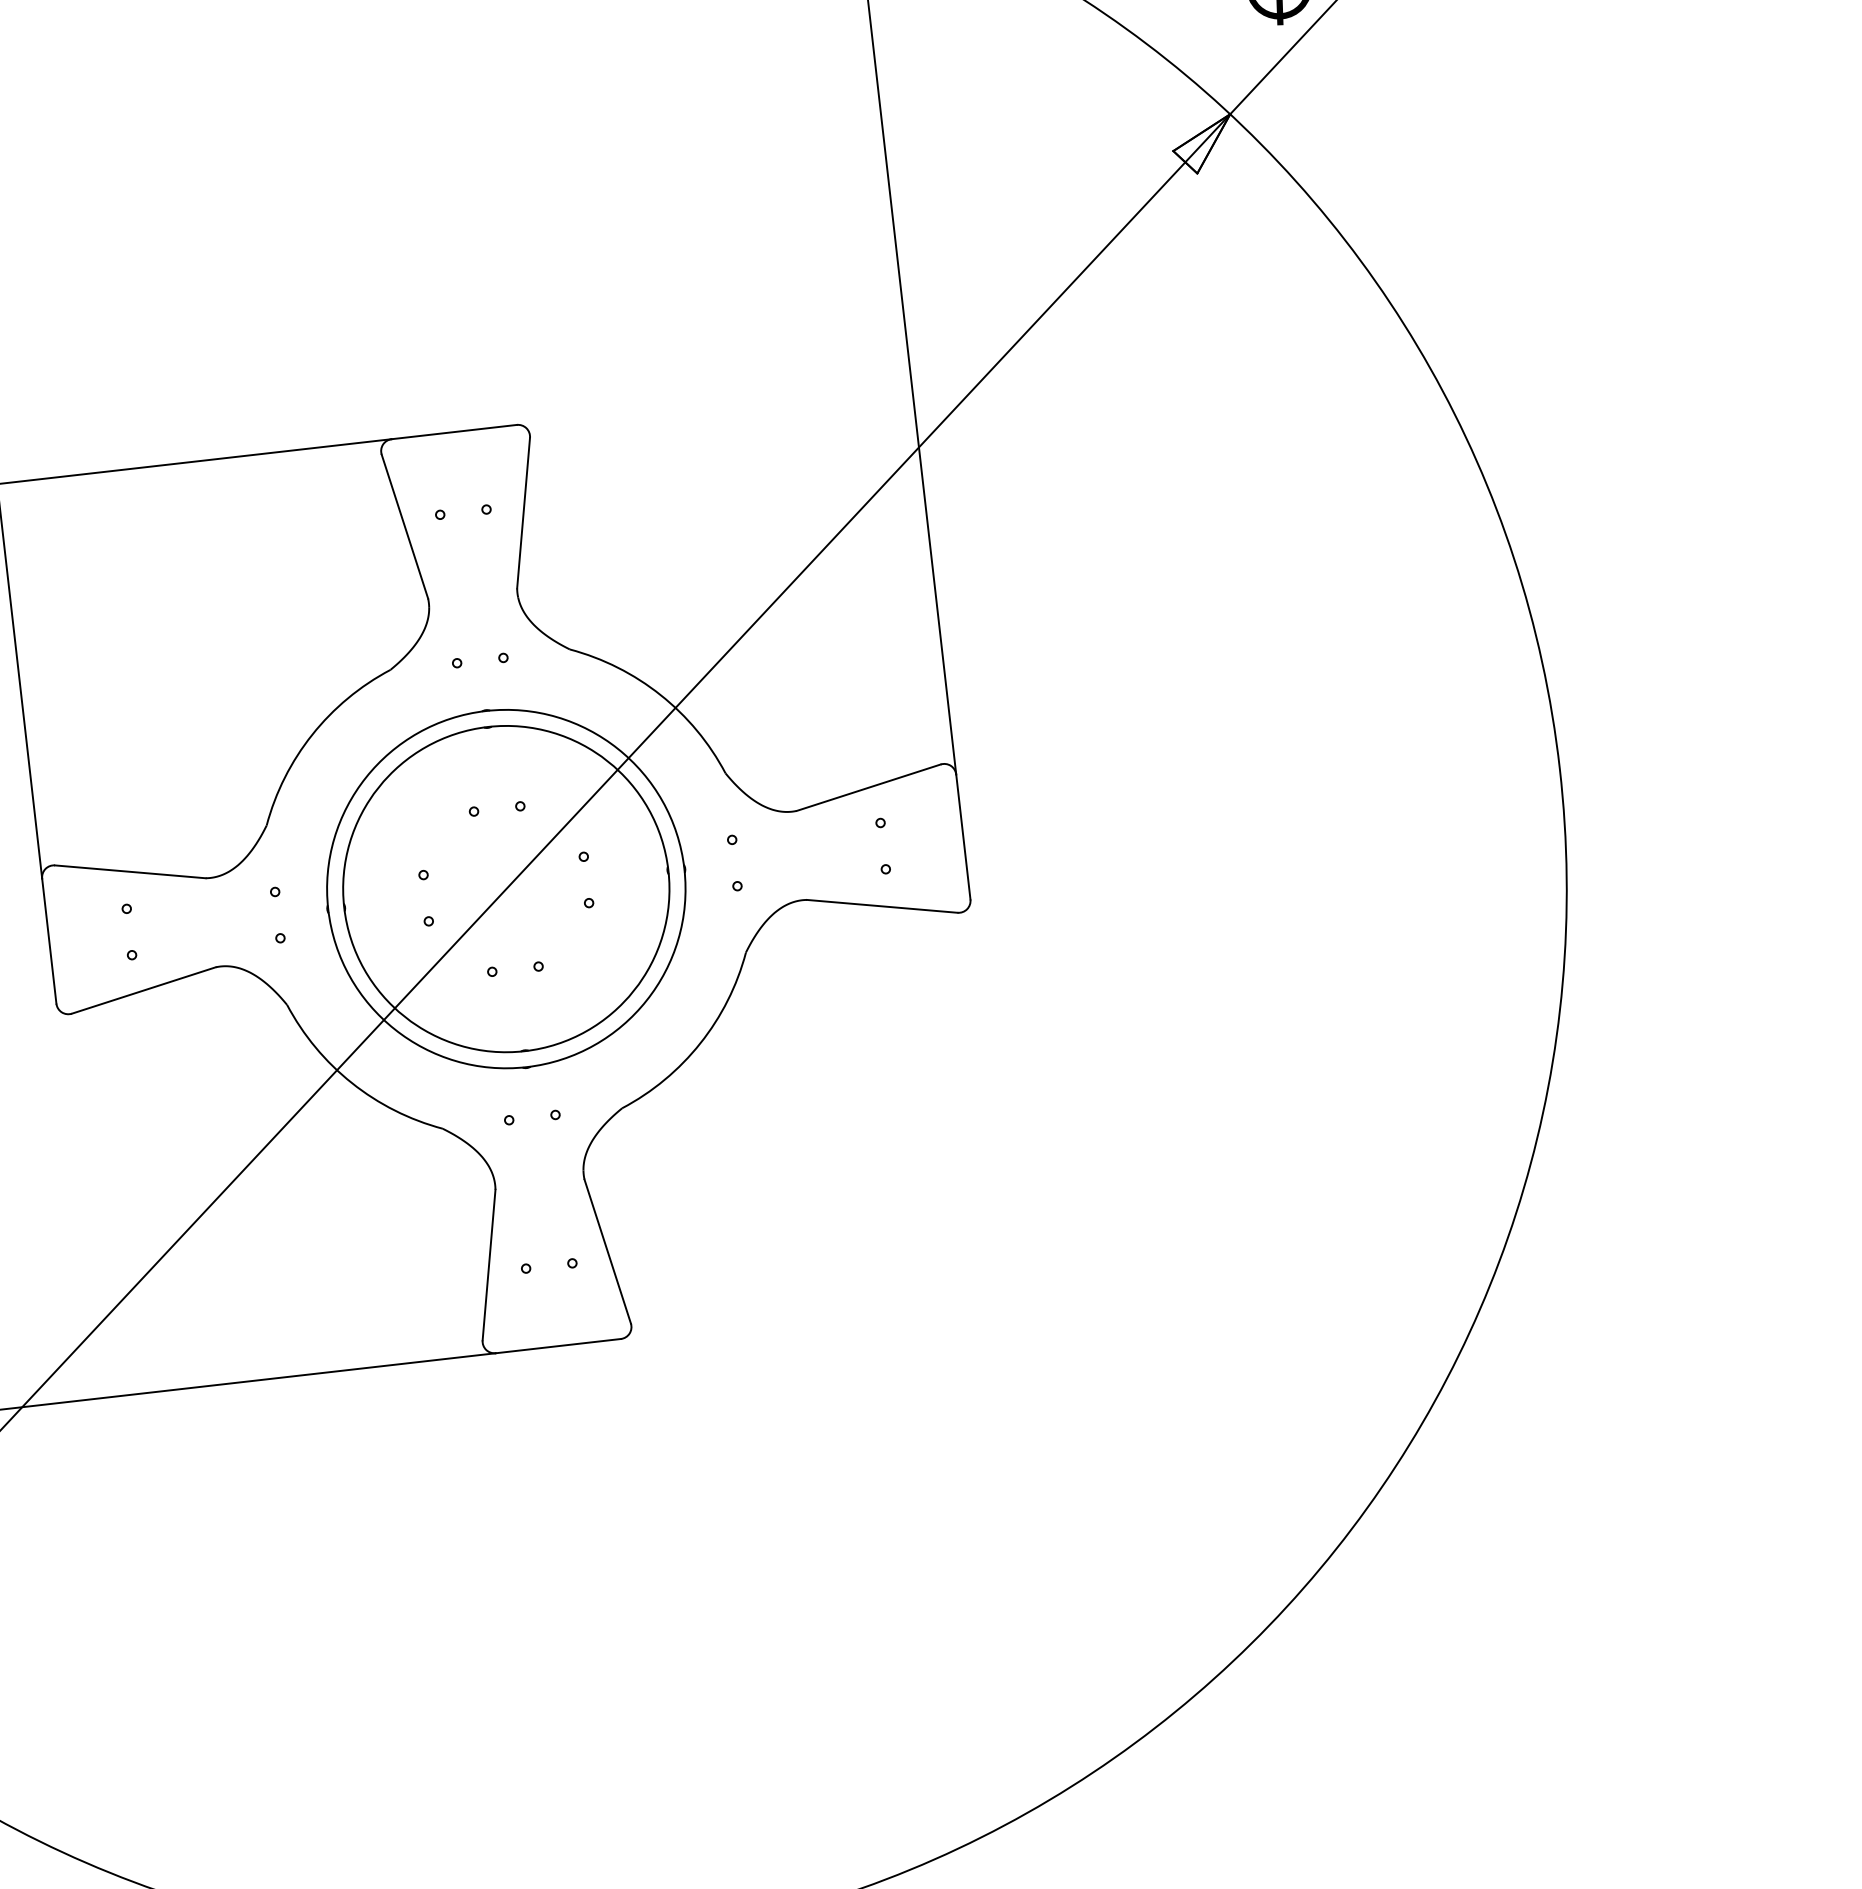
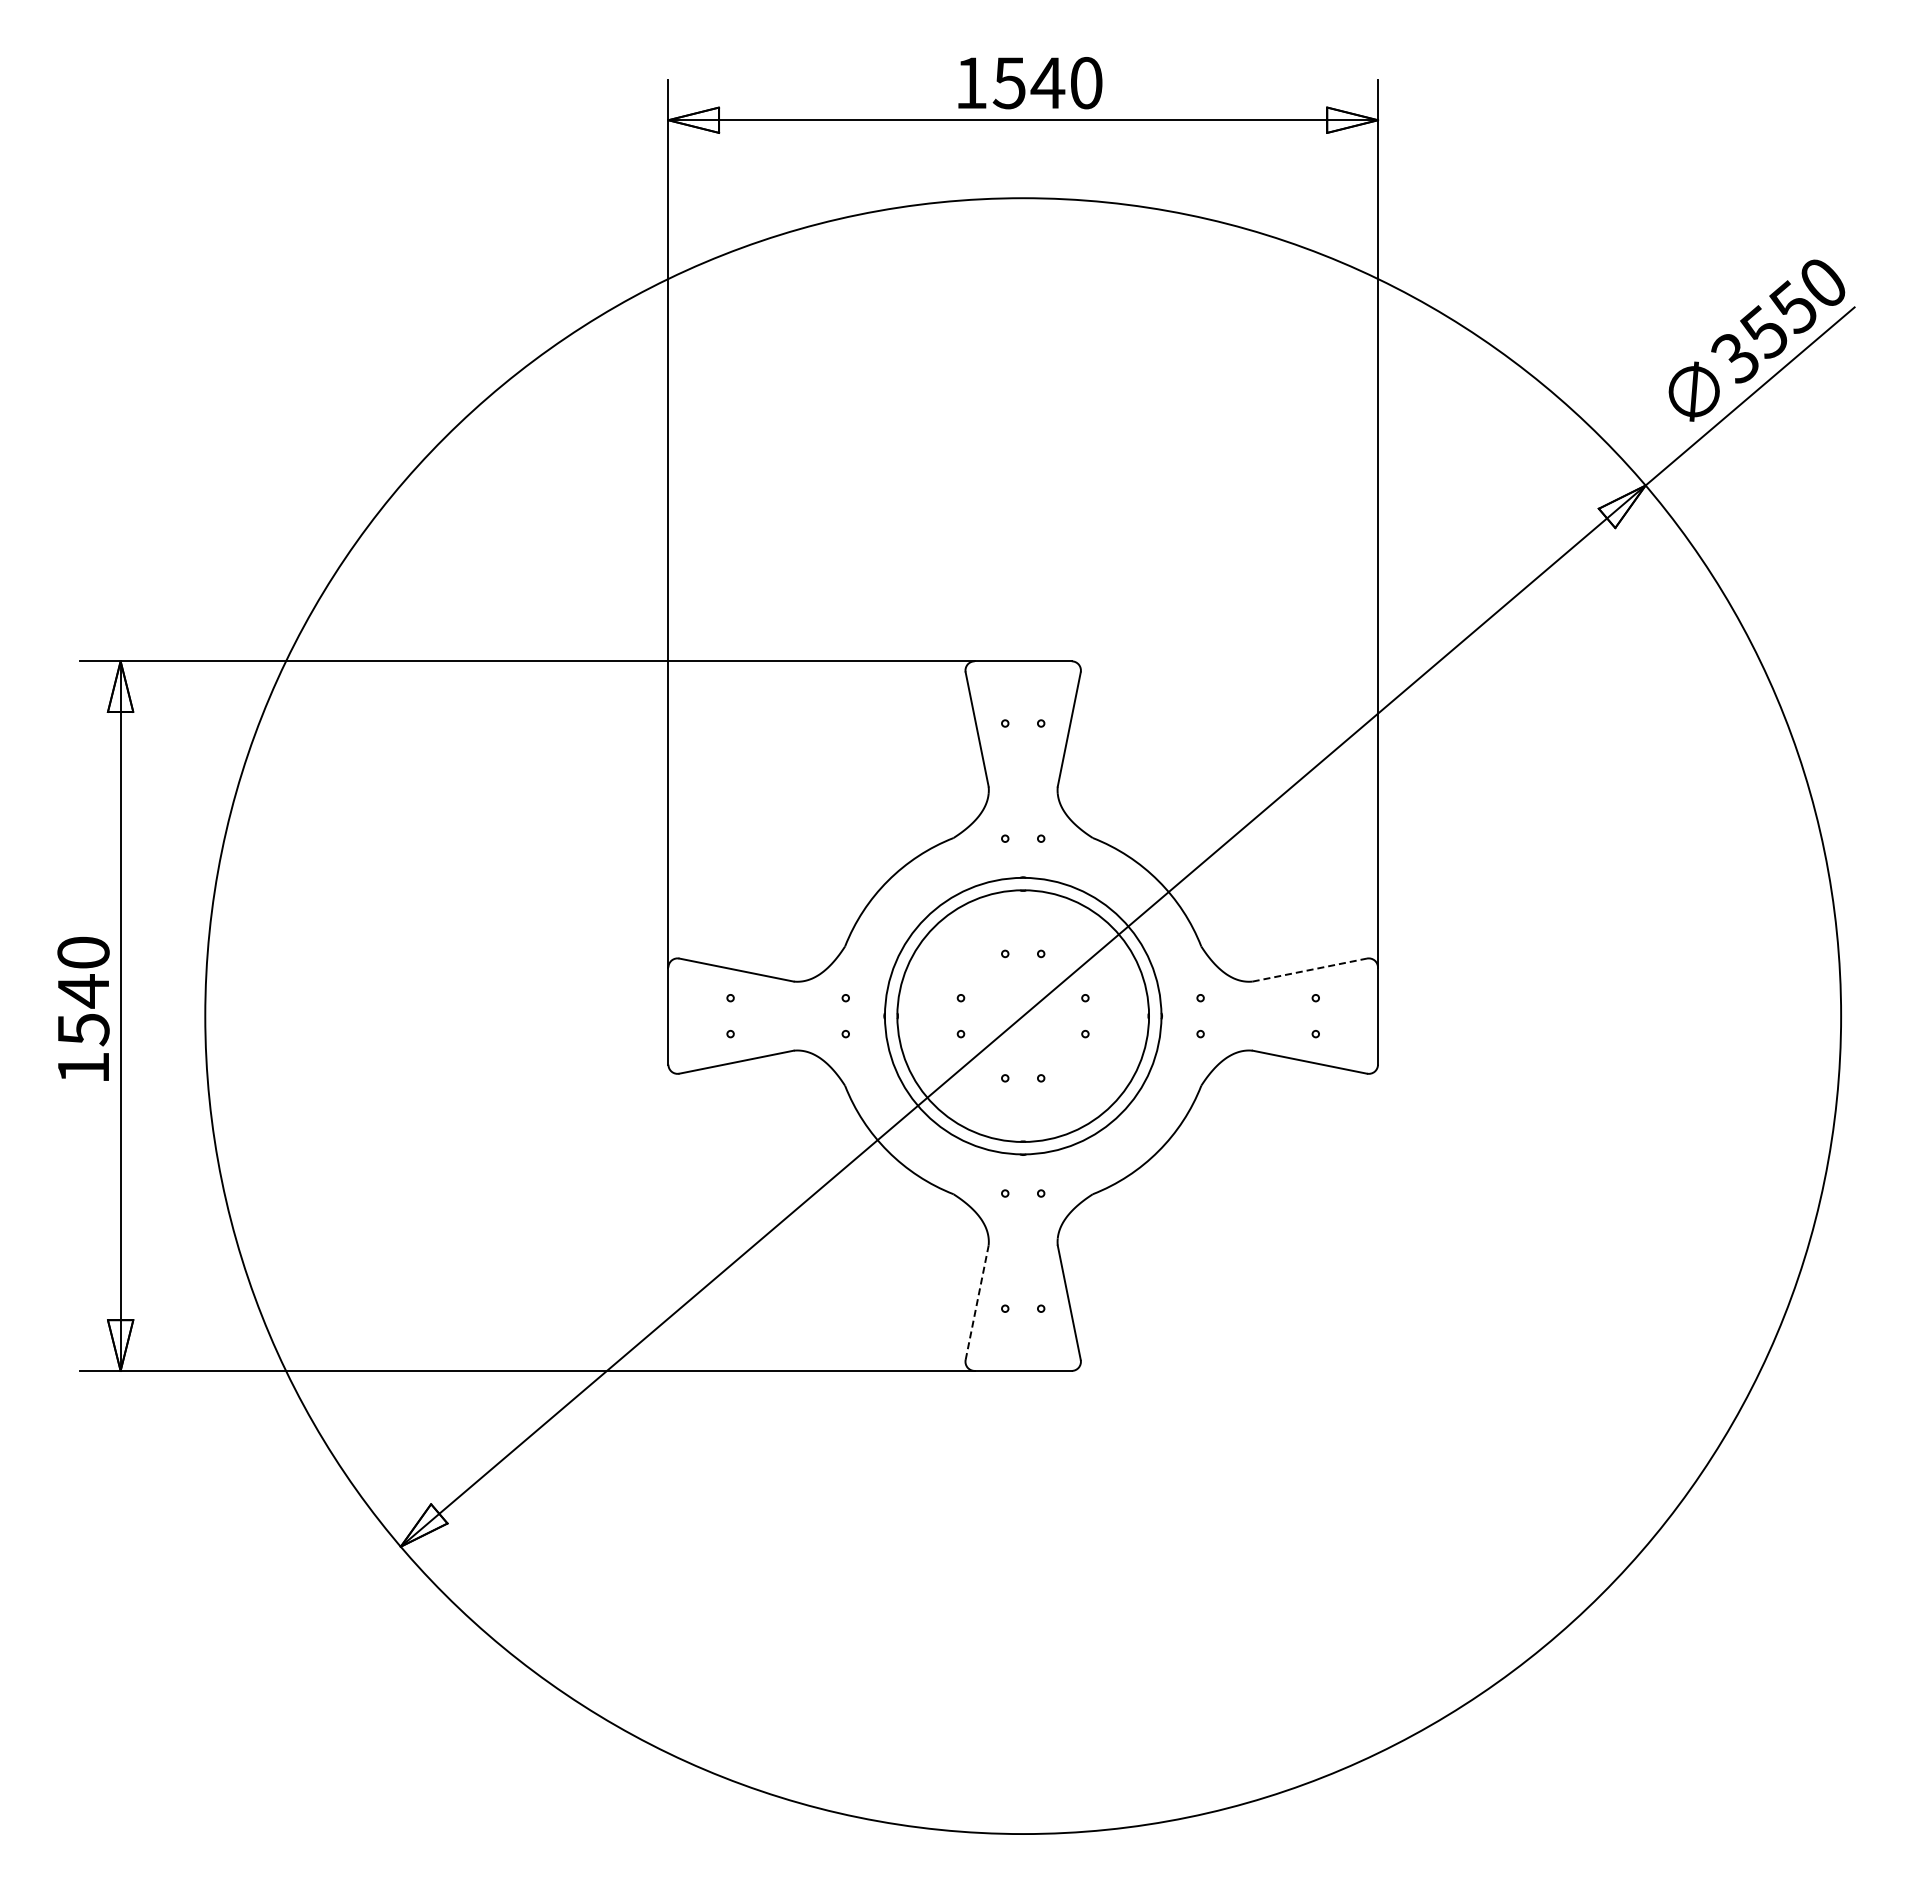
line: (869, 786) -> (1310, 969), solid -> dashed
line: (489, 1264) -> (977, 1302), solid -> dashed

